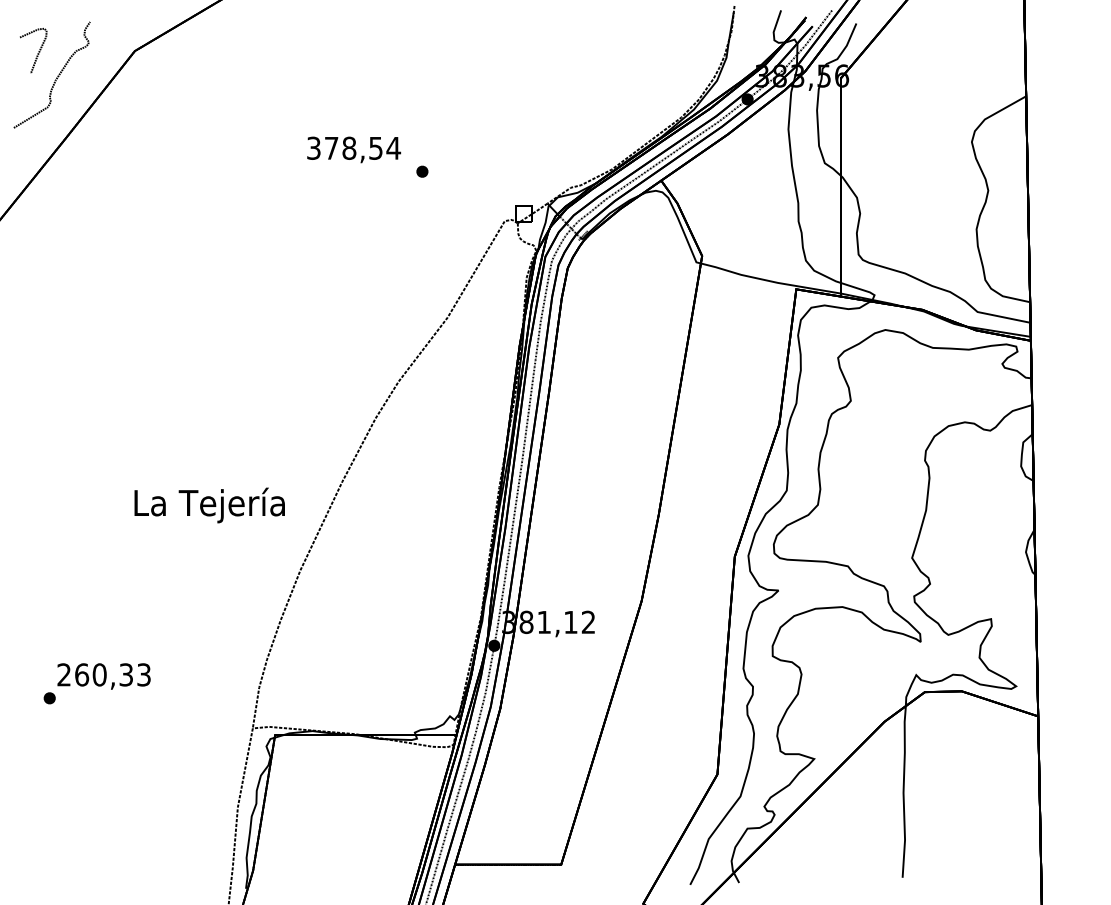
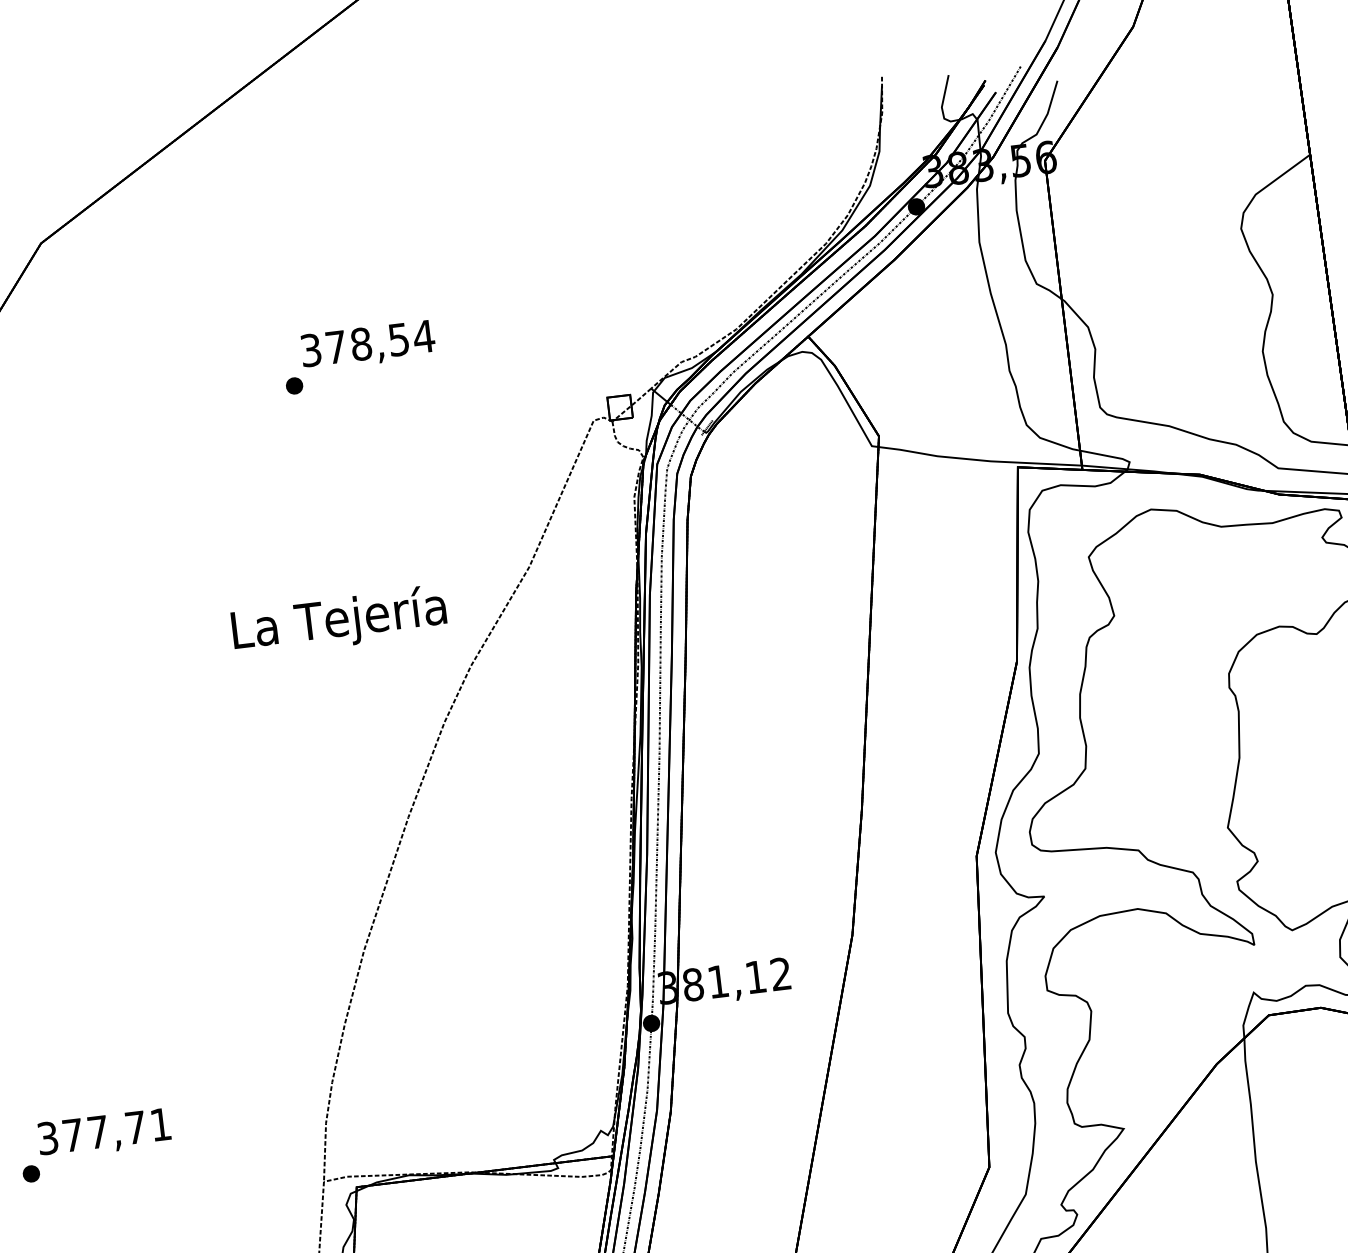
part: (422, 171) -> (294, 385), moved
text: (209, 505) -> (338, 621), moved
text: (103, 674) -> (103, 1130), 260,33 -> 377,71

